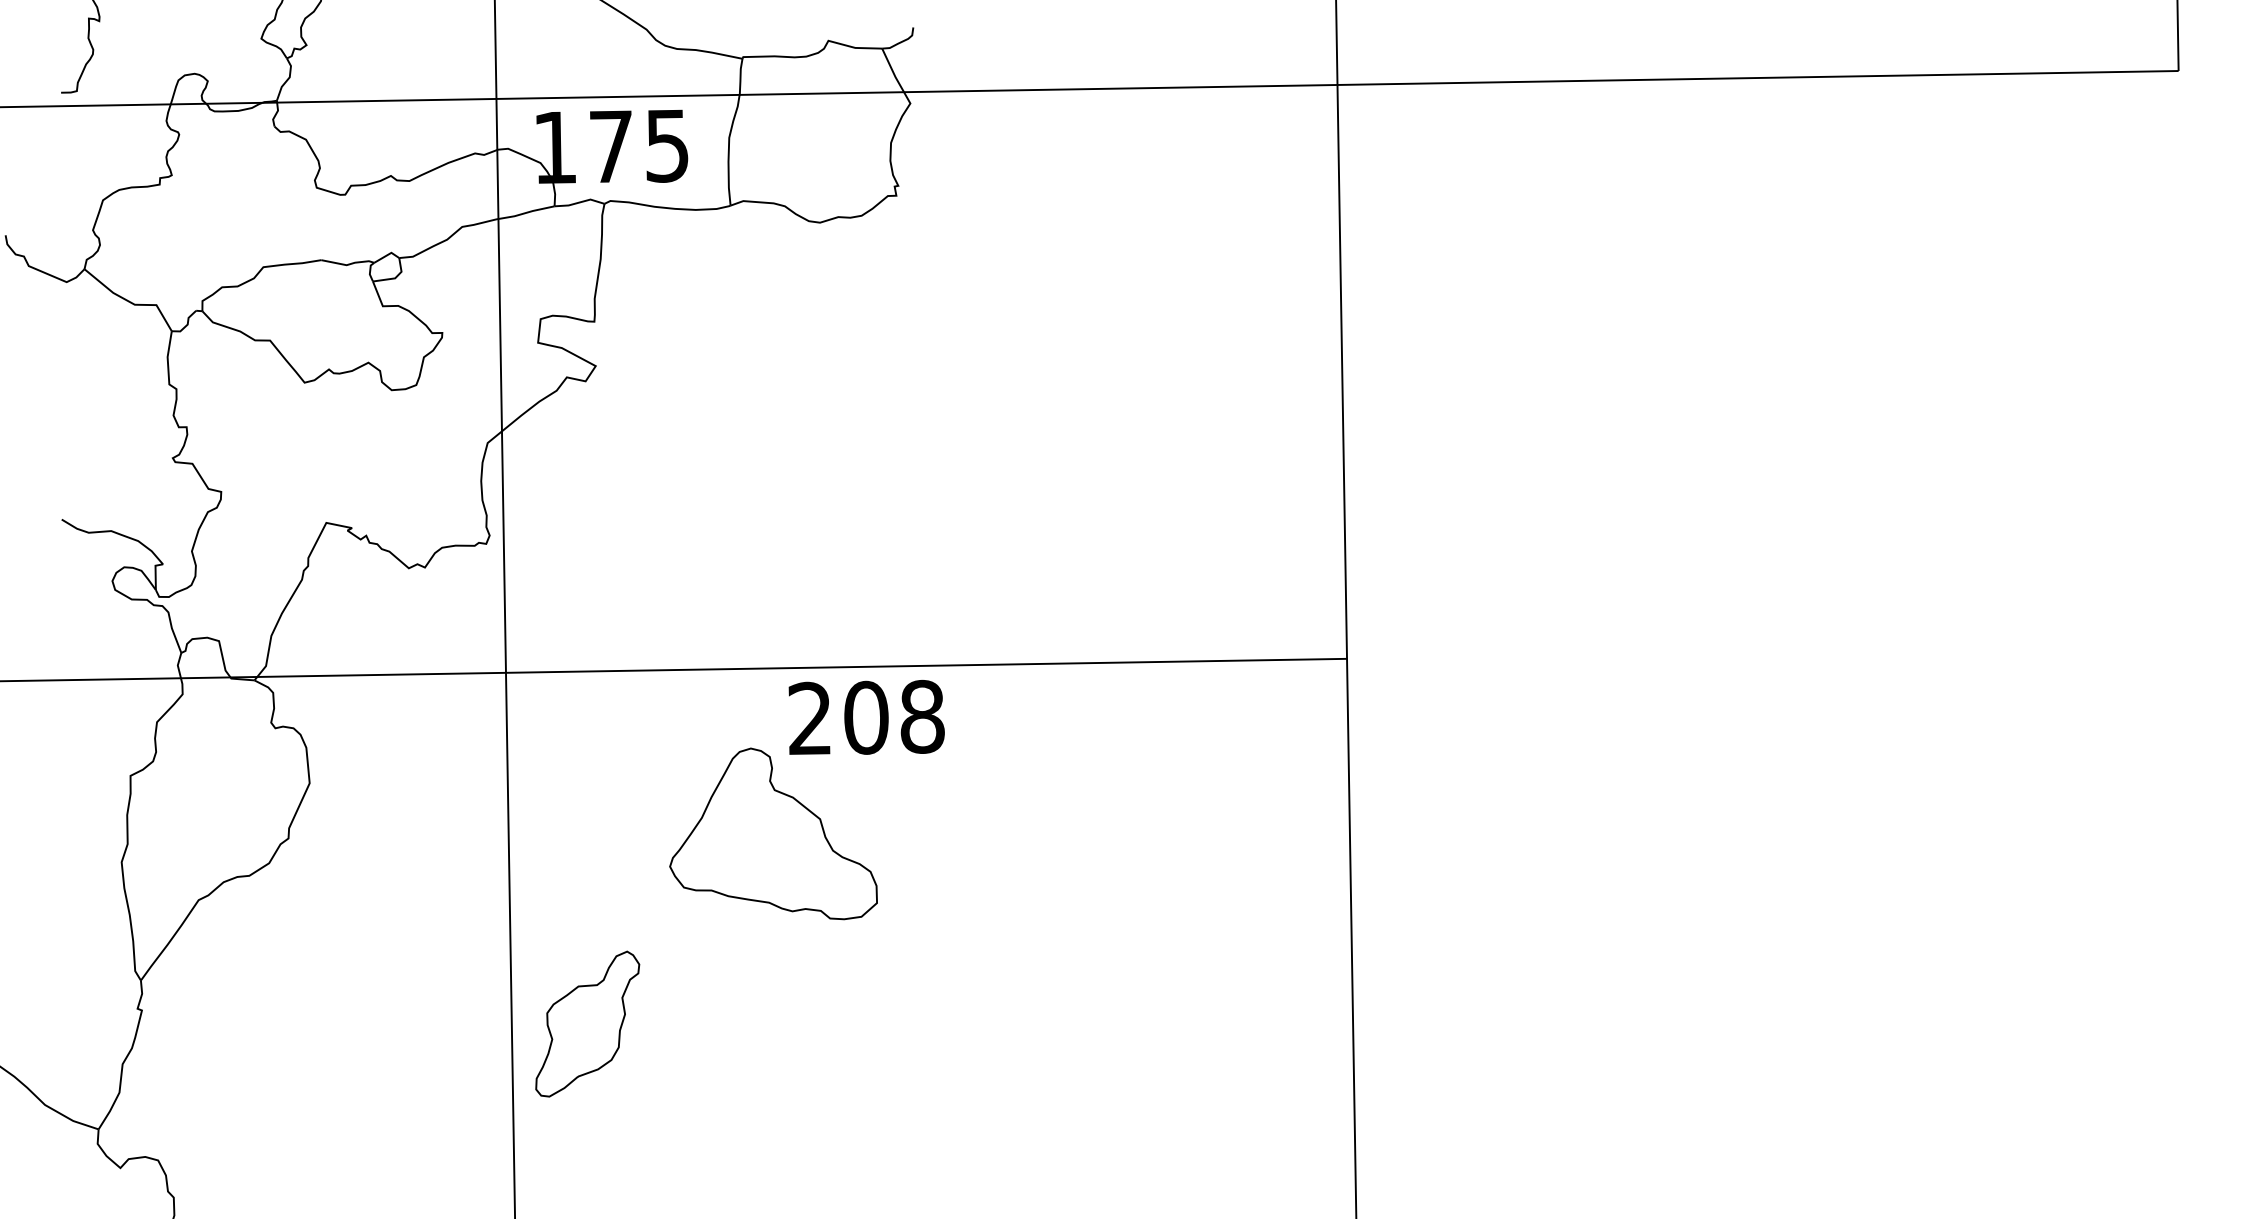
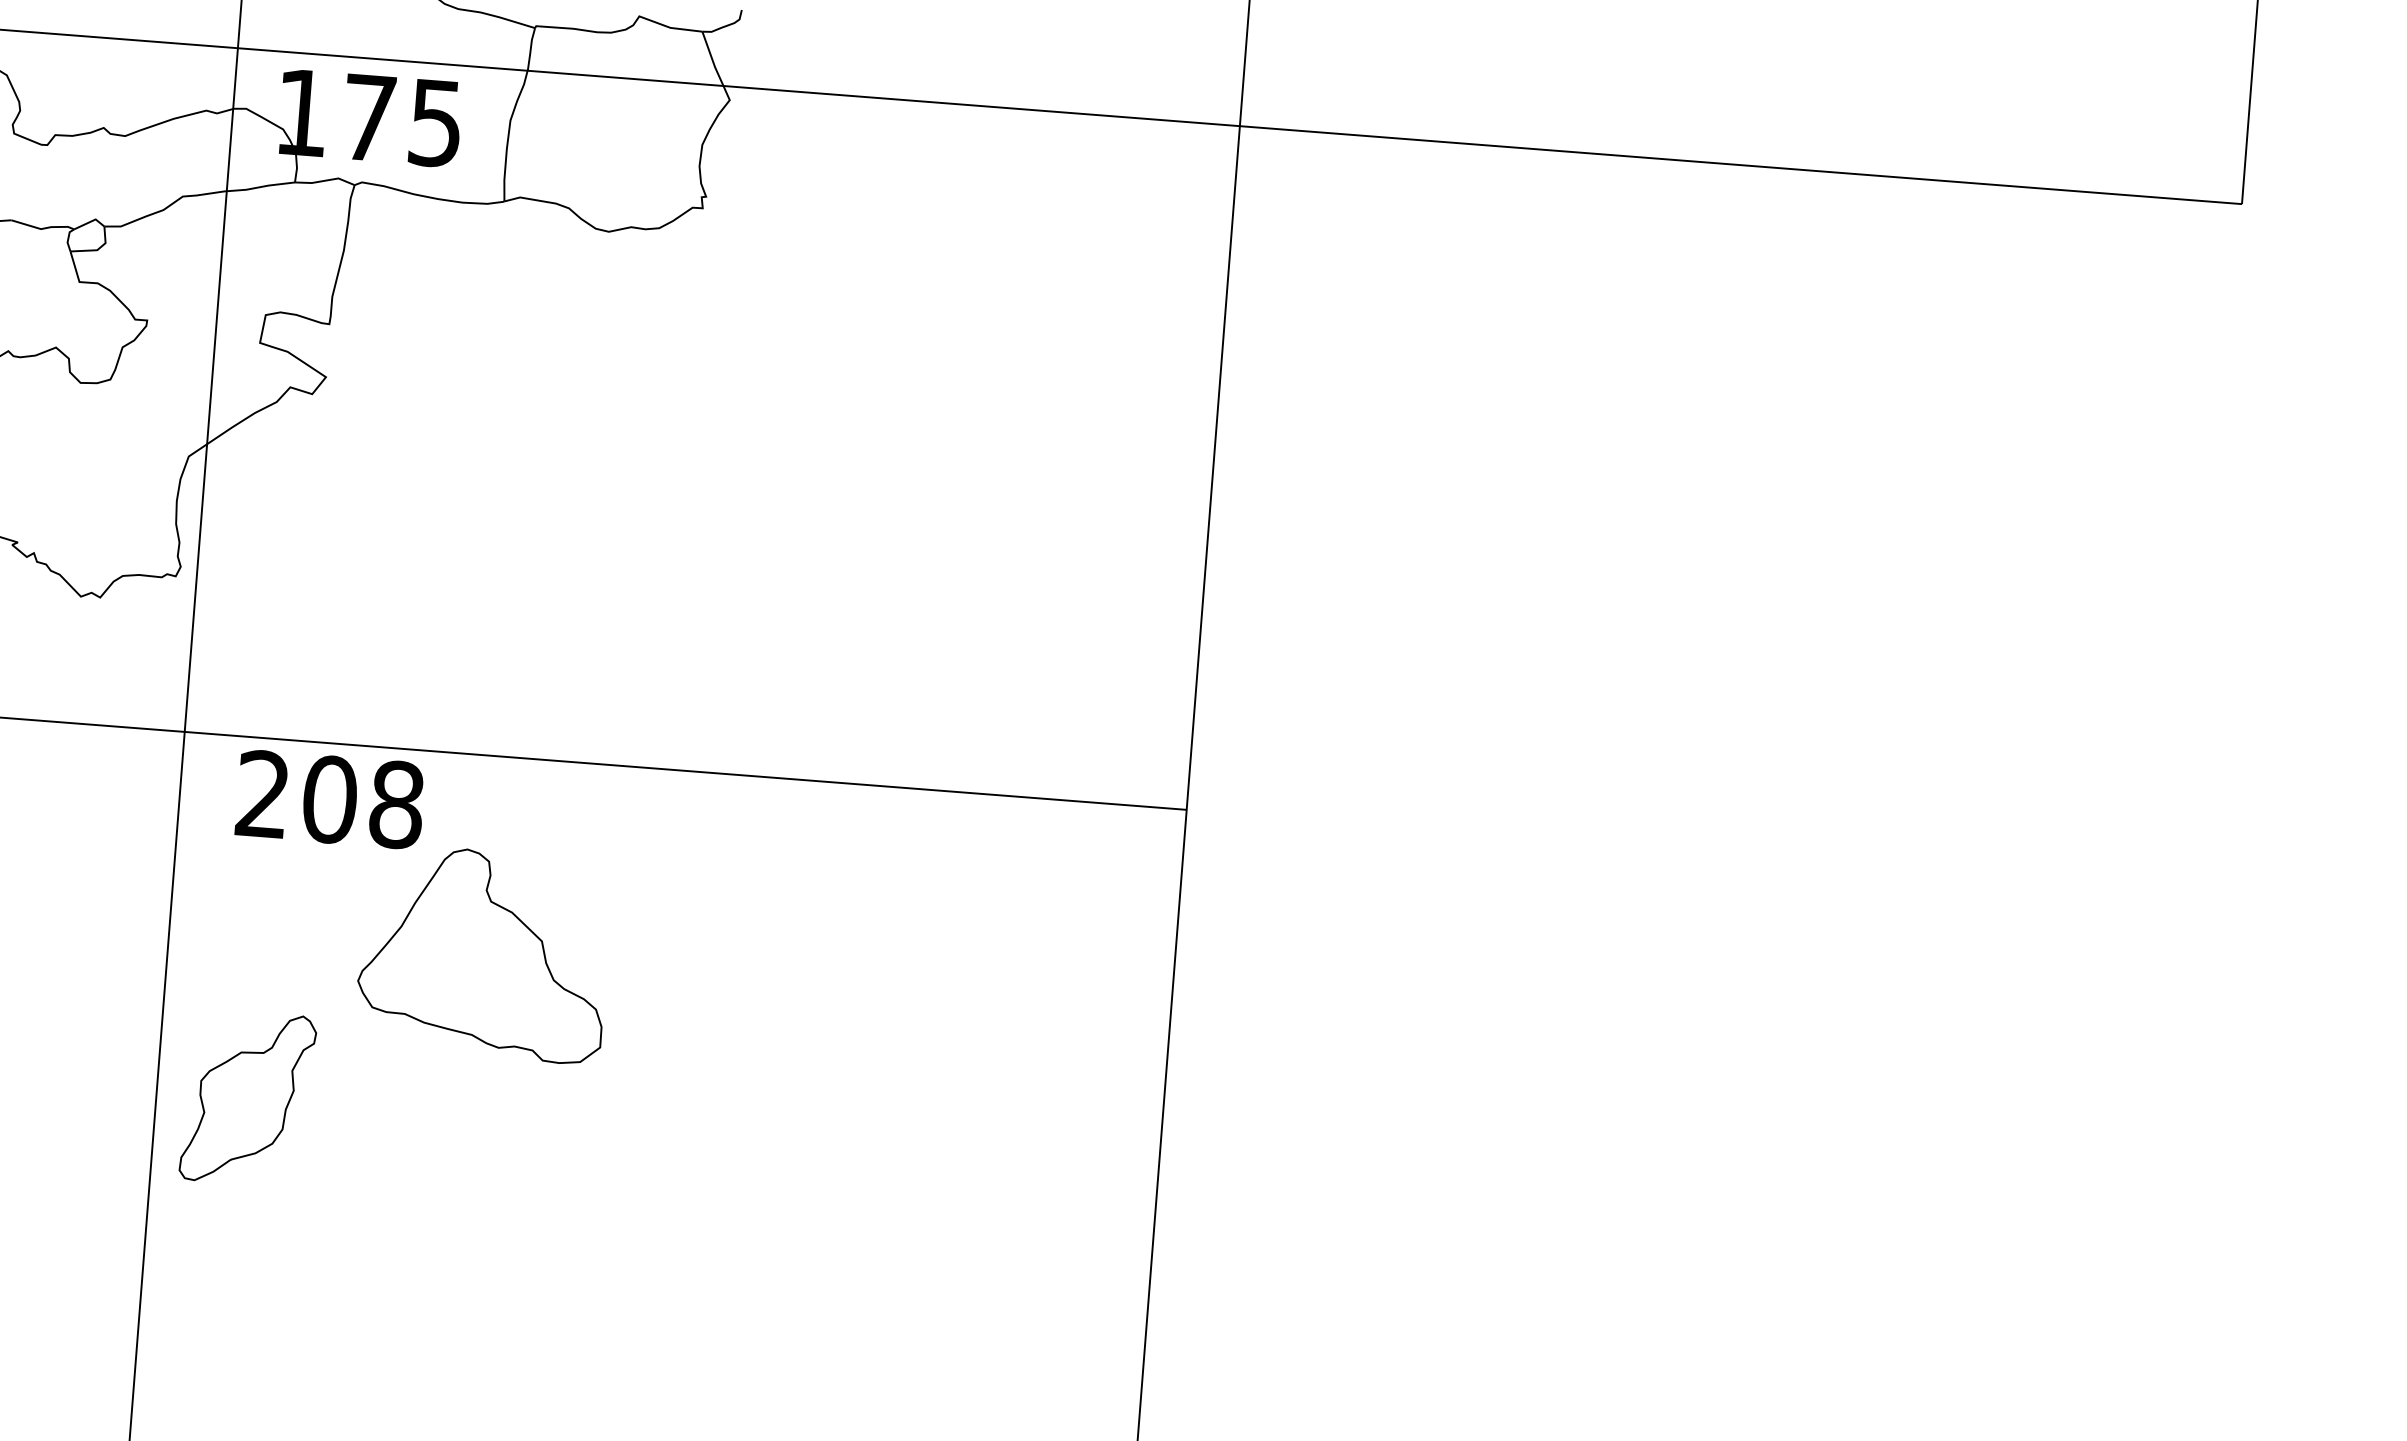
text: (866, 717) -> (330, 799), moved
part: (587, 1023) -> (247, 1097), moved

